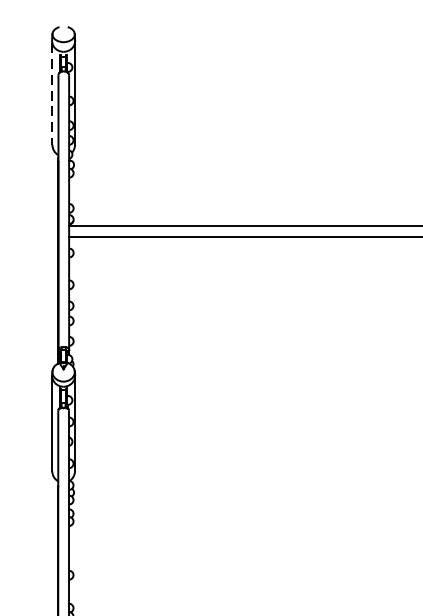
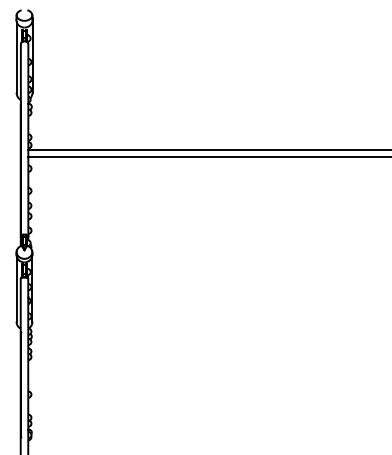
line: (52, 94) -> (16, 57), dashed -> solid

